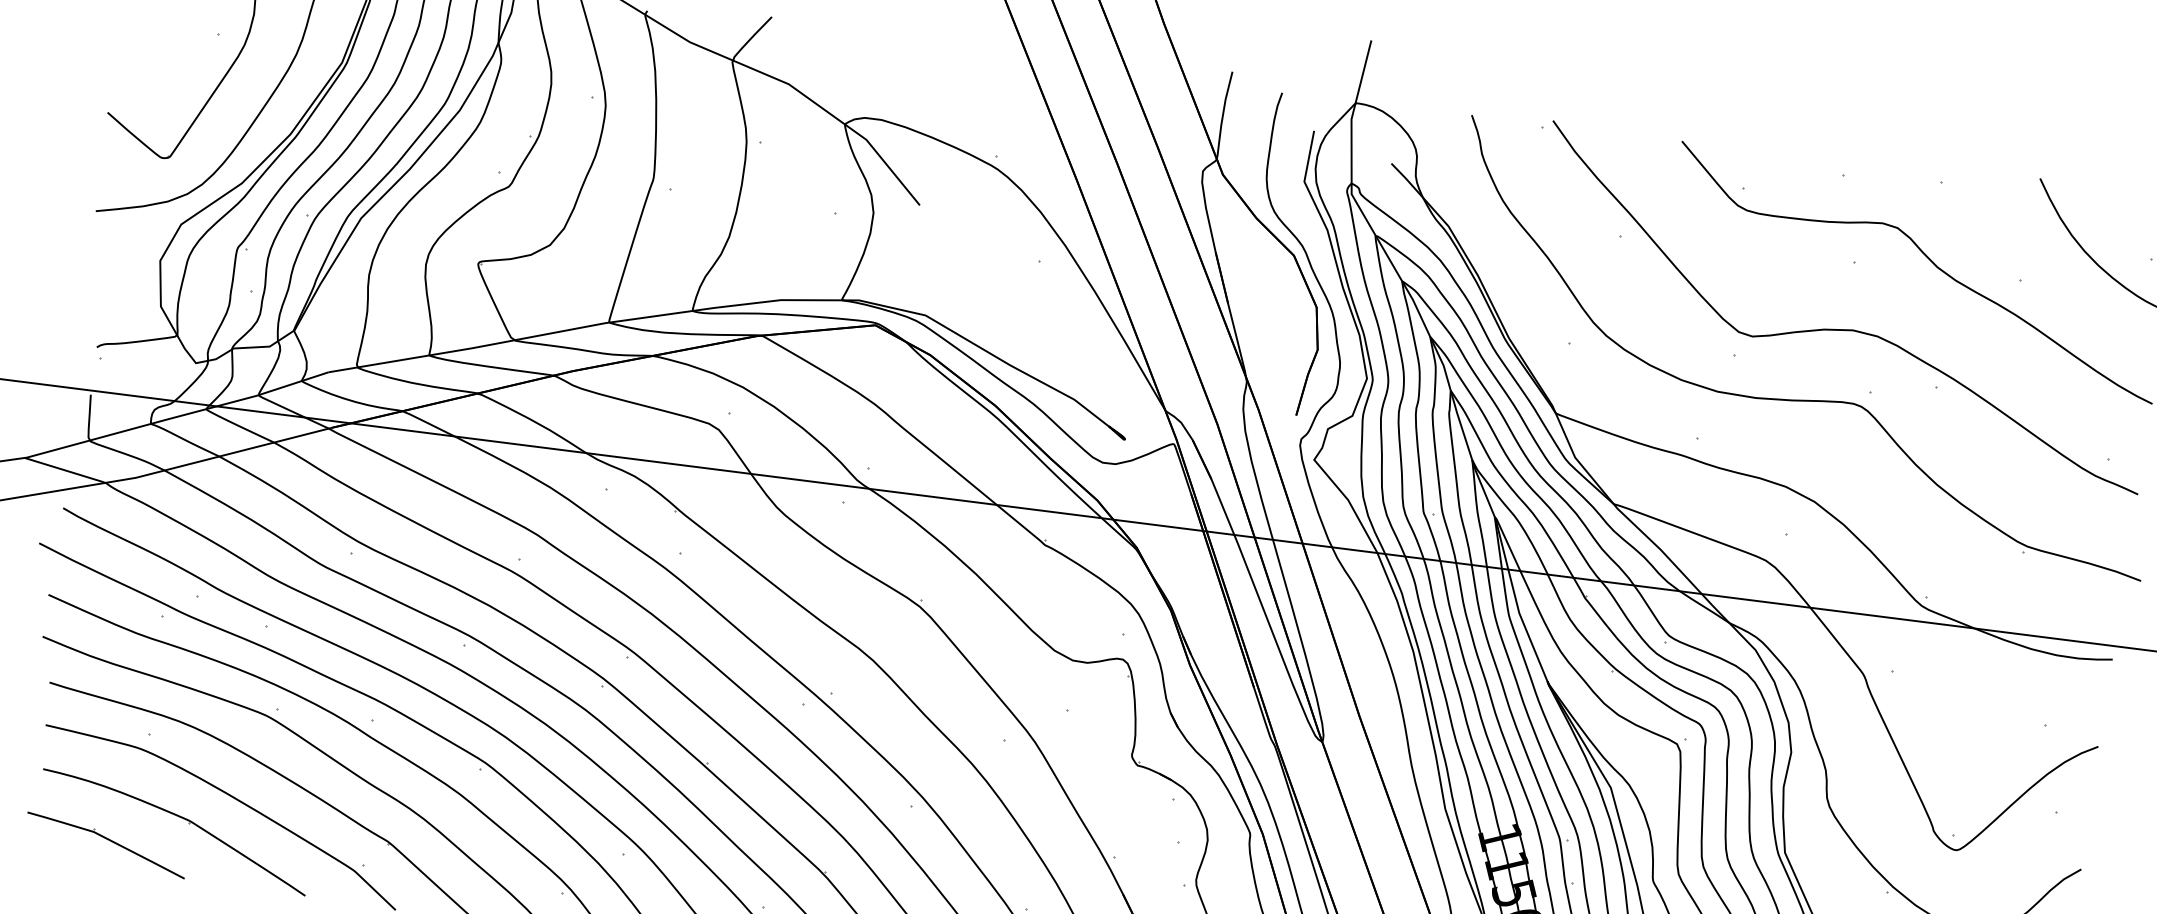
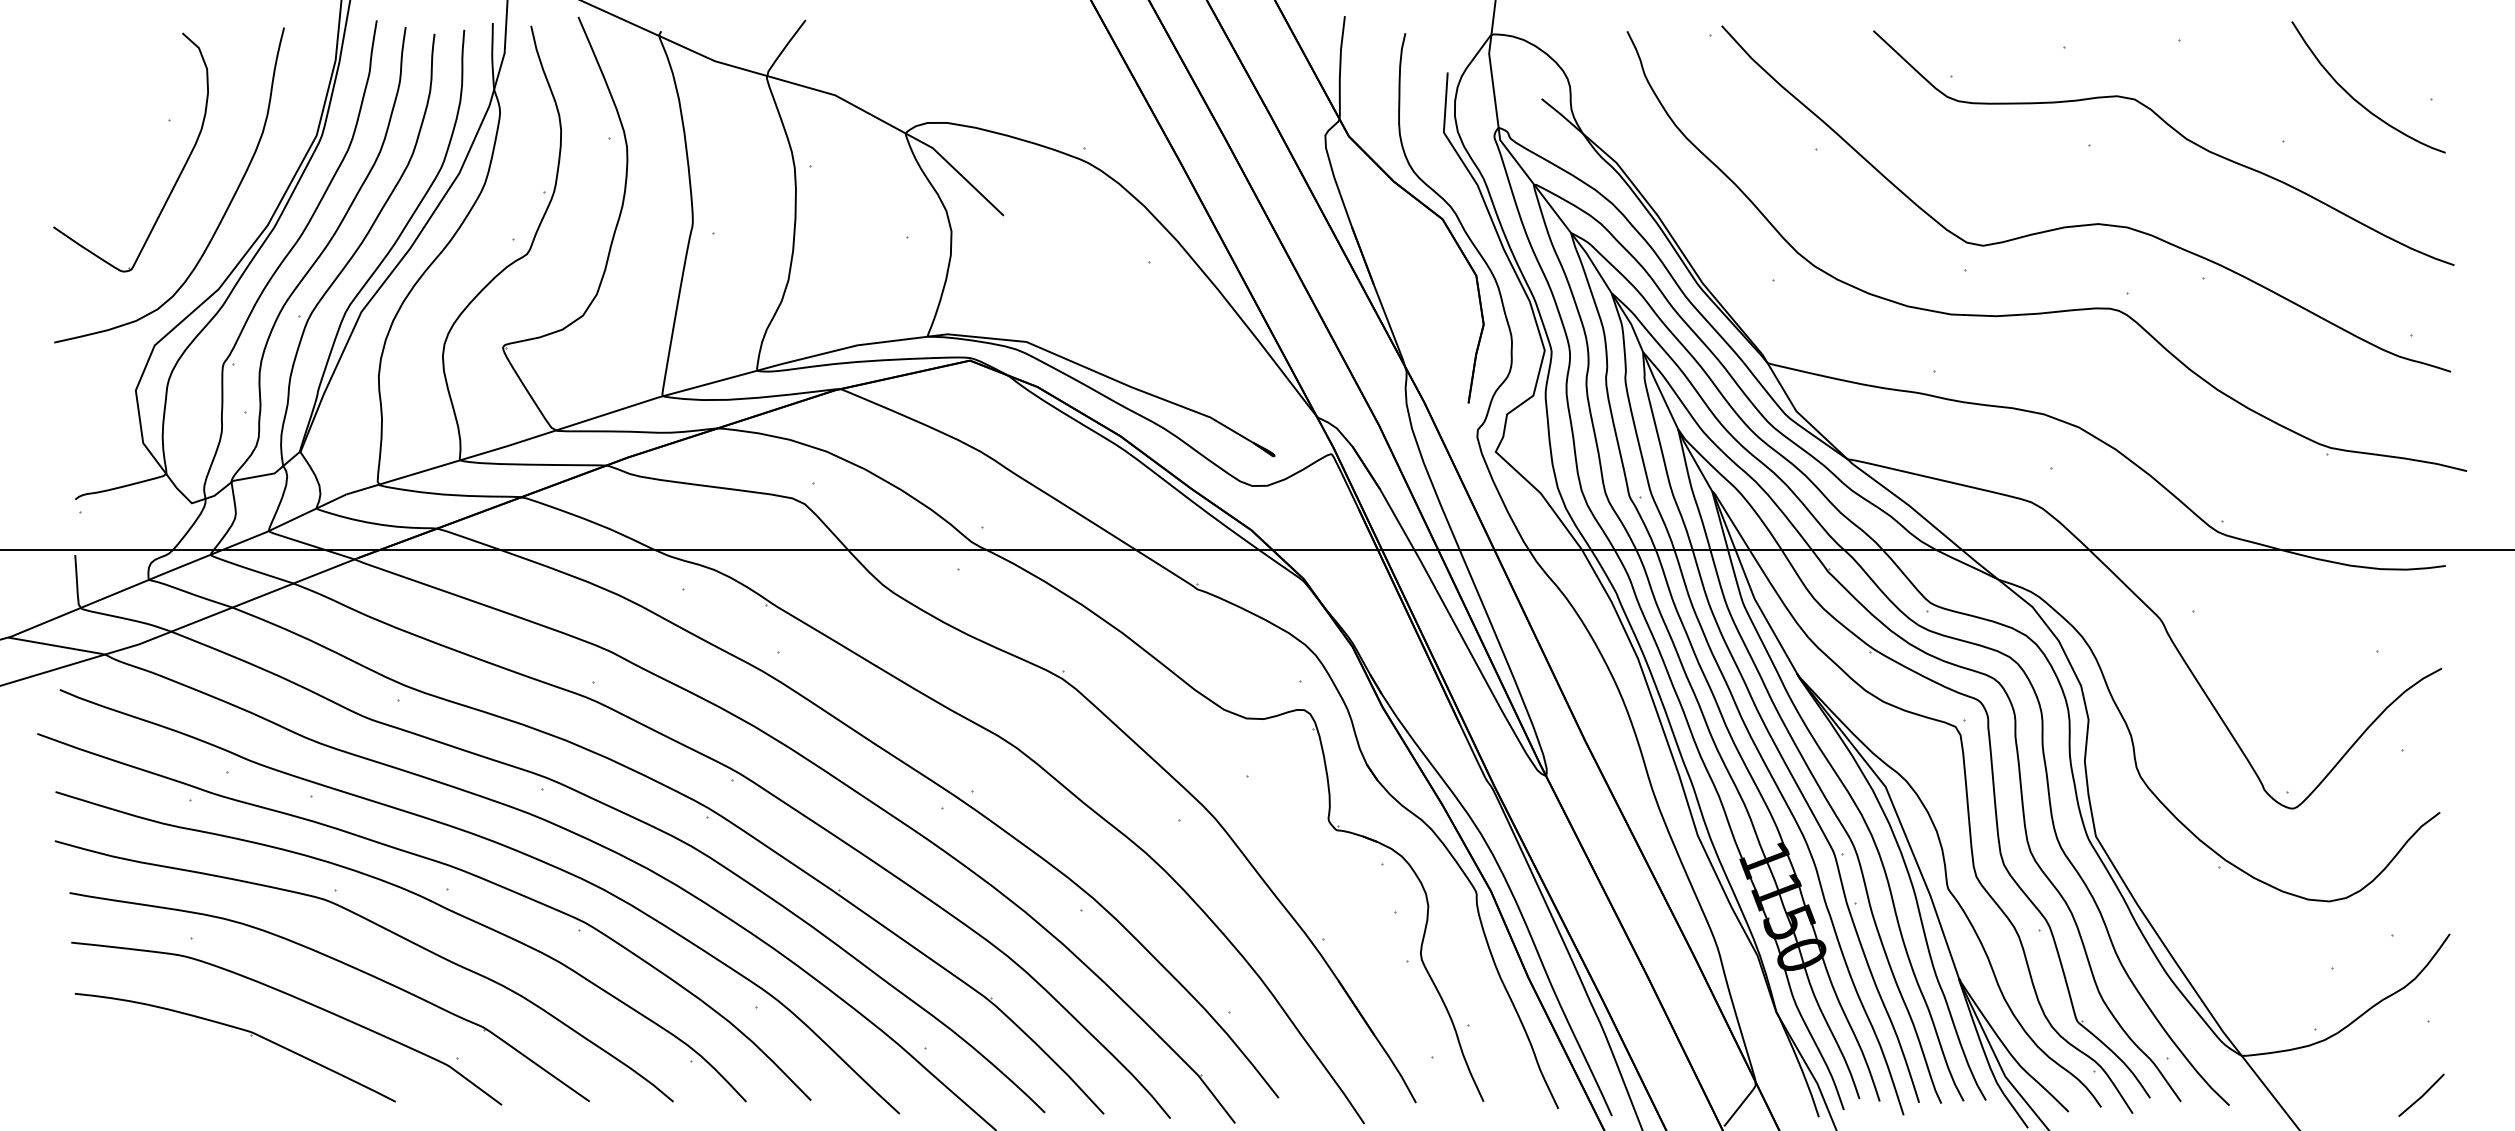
part: (107, 840) -> (159, 1066), removed

